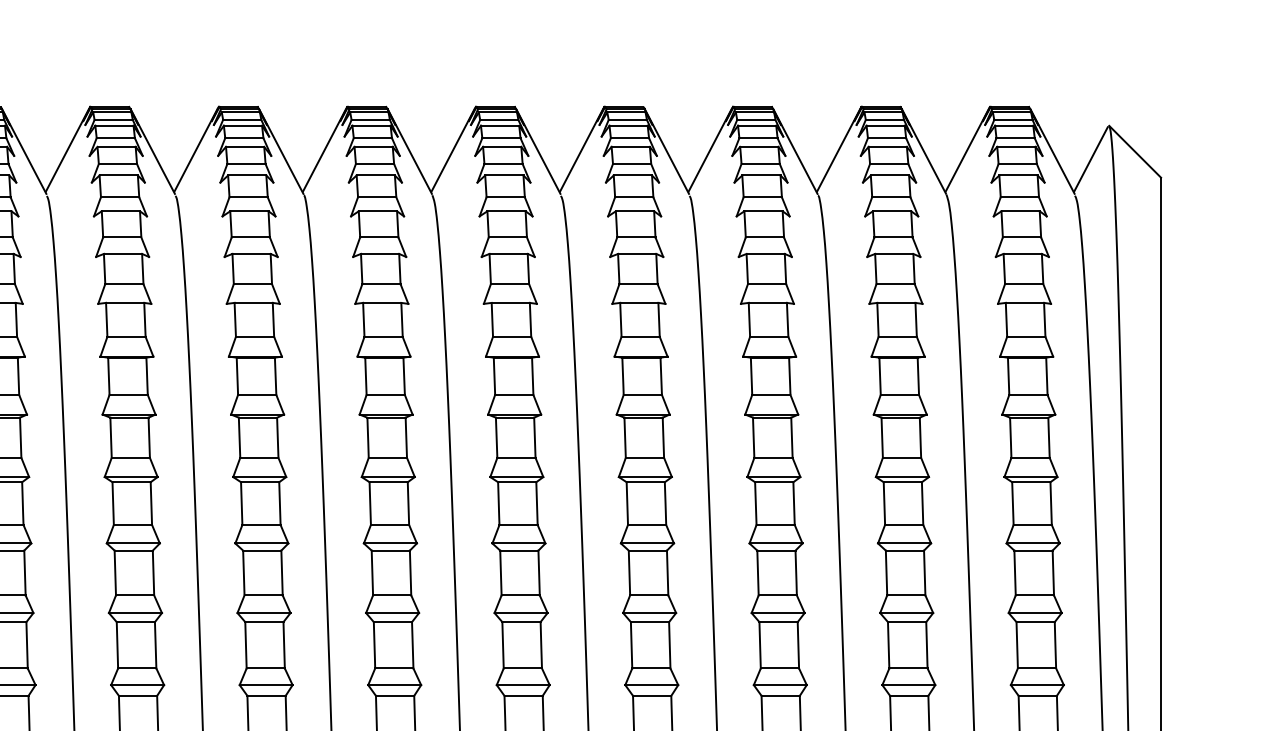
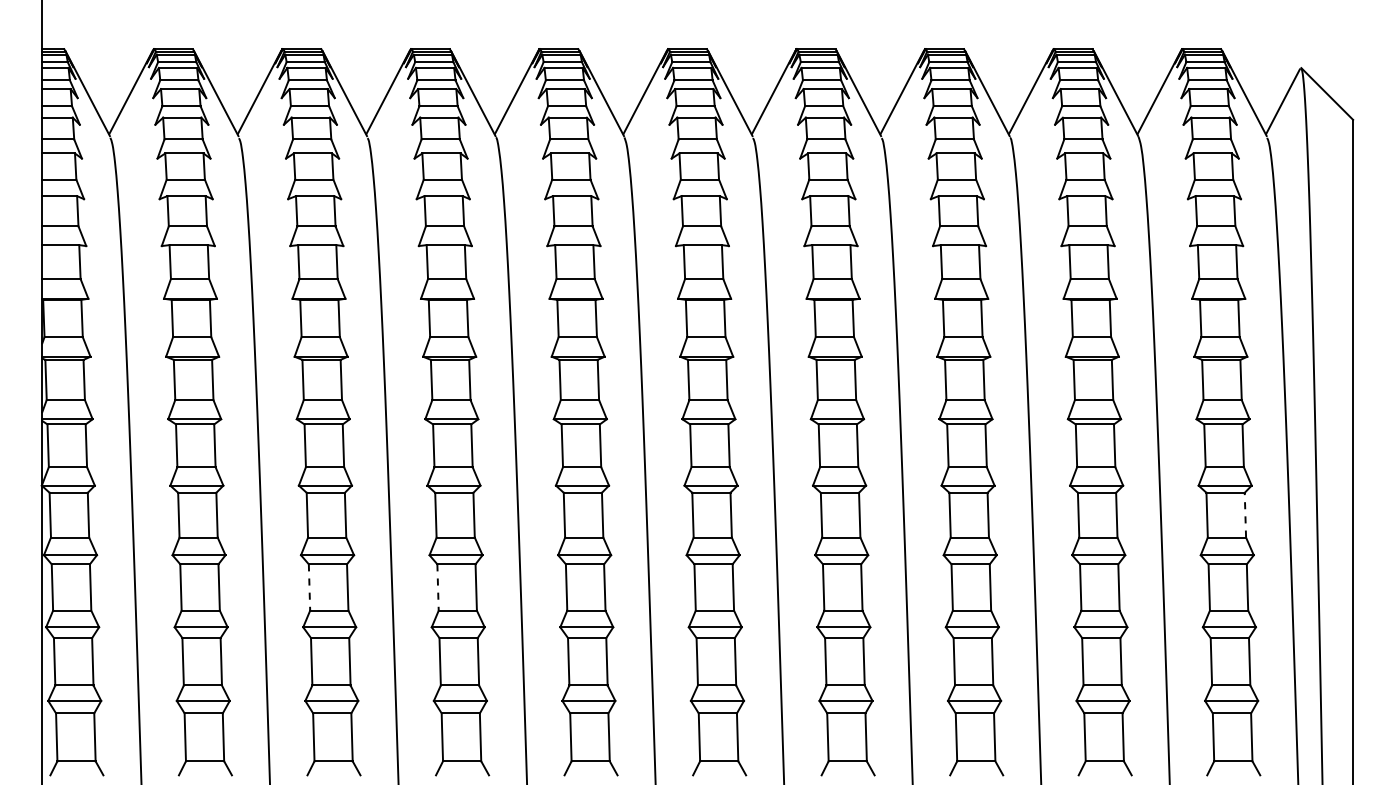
line: (1053, 572) -> (1245, 514), solid -> dashed
line: (117, 645) -> (309, 587), solid -> dashed
line: (246, 645) -> (438, 587), solid -> dashed

